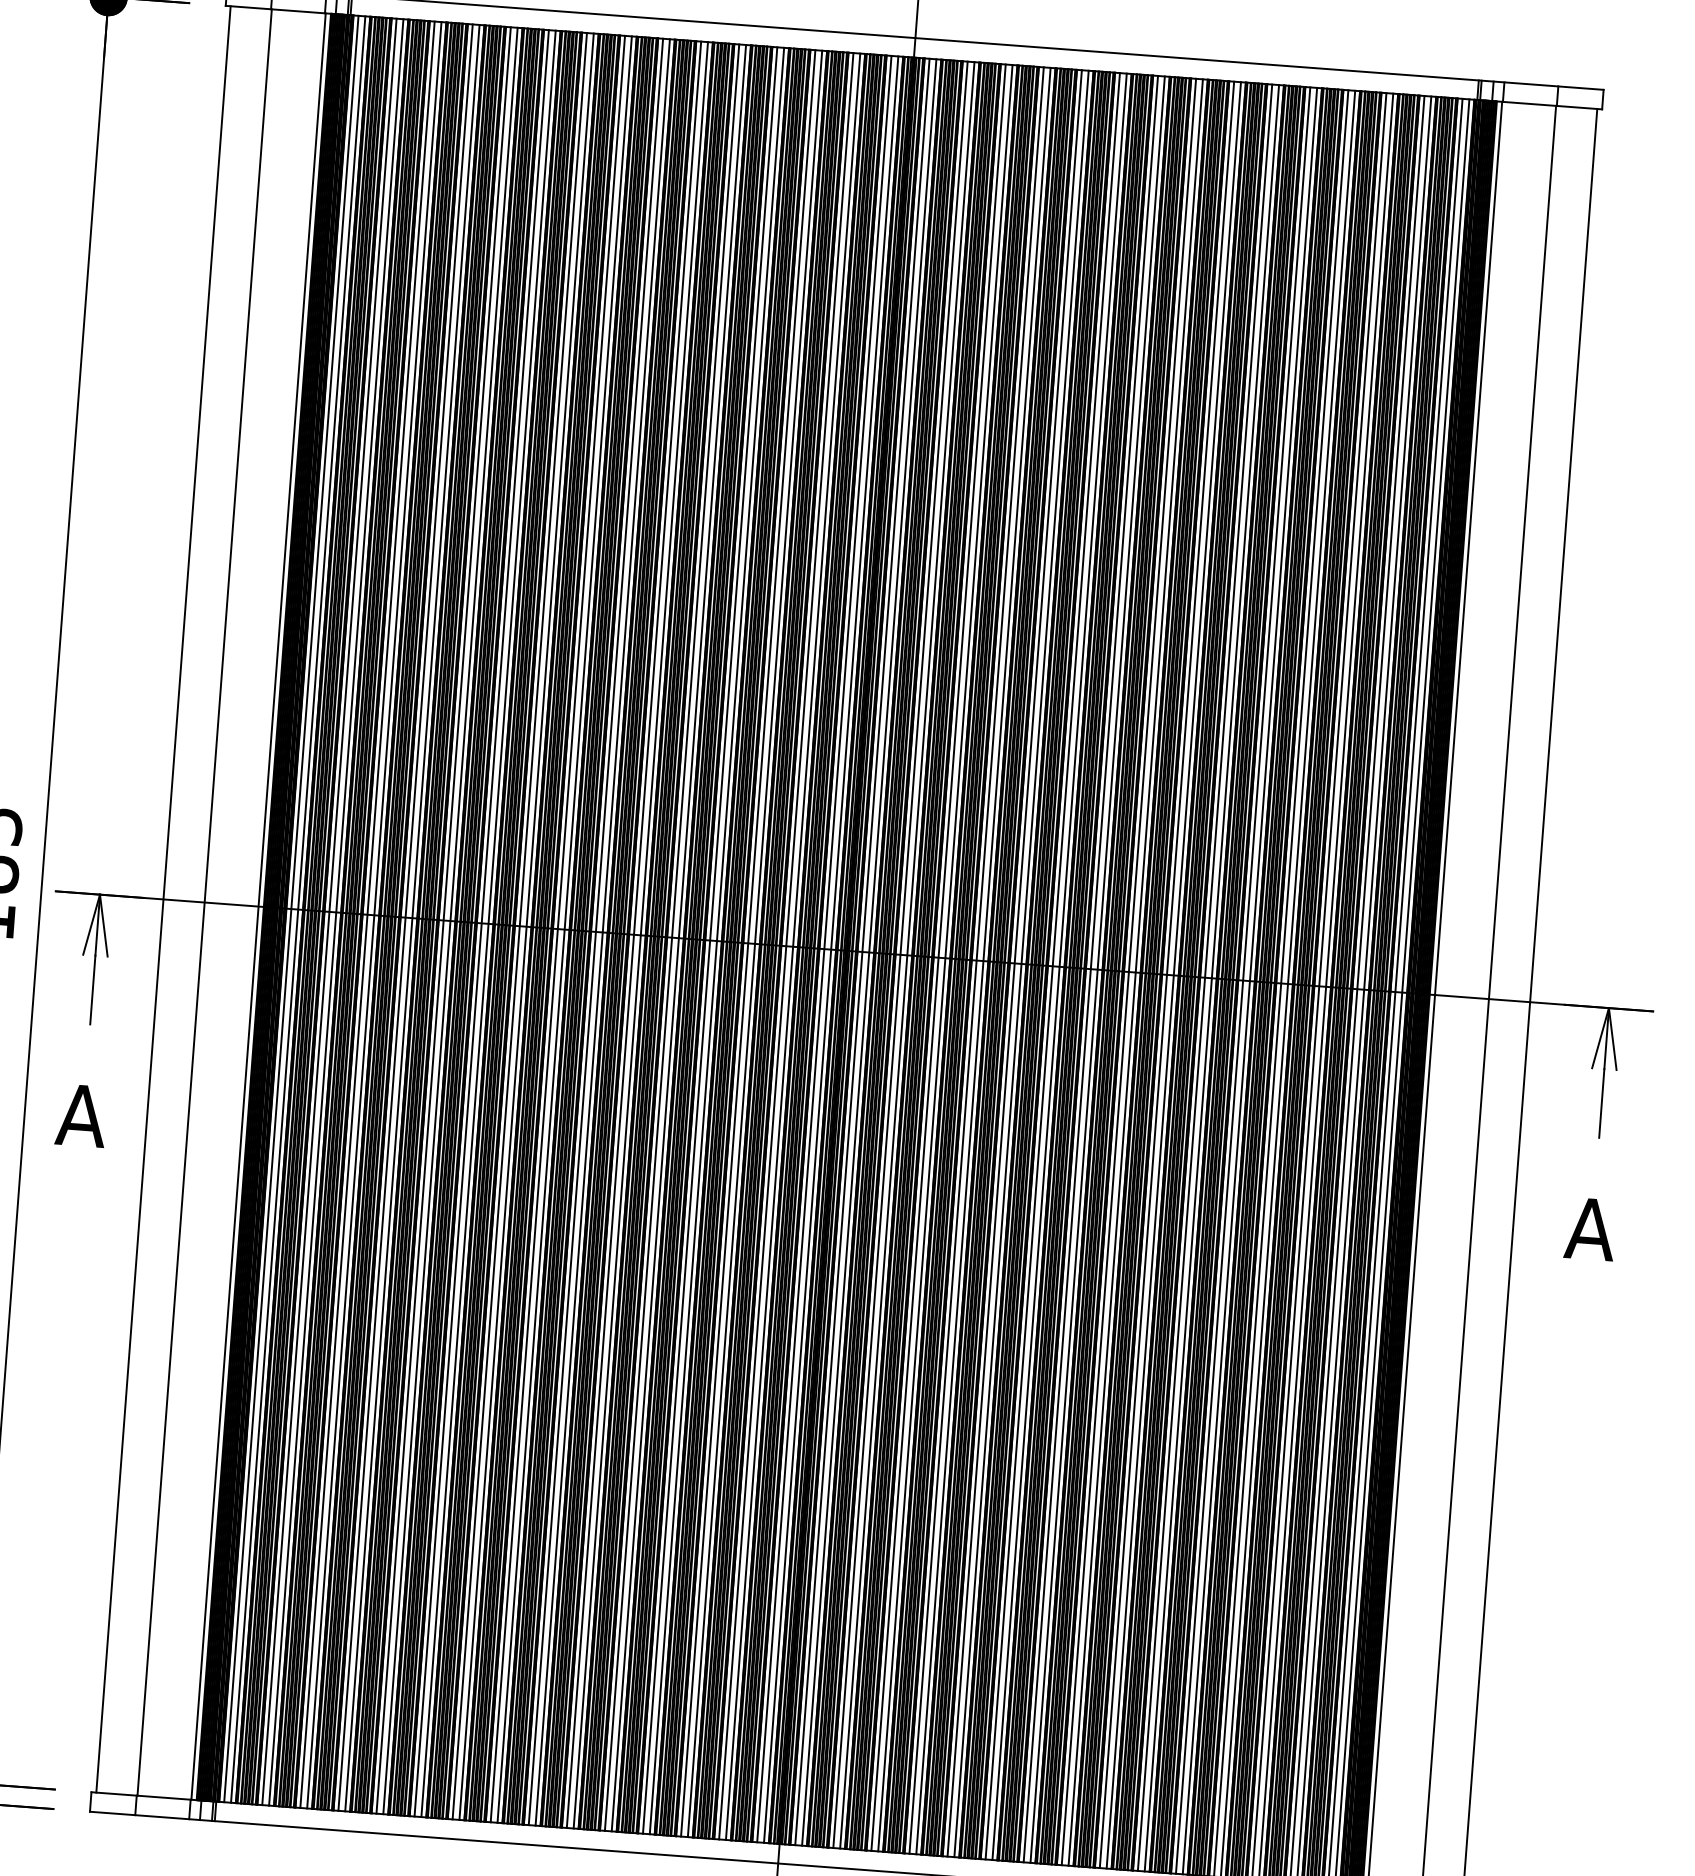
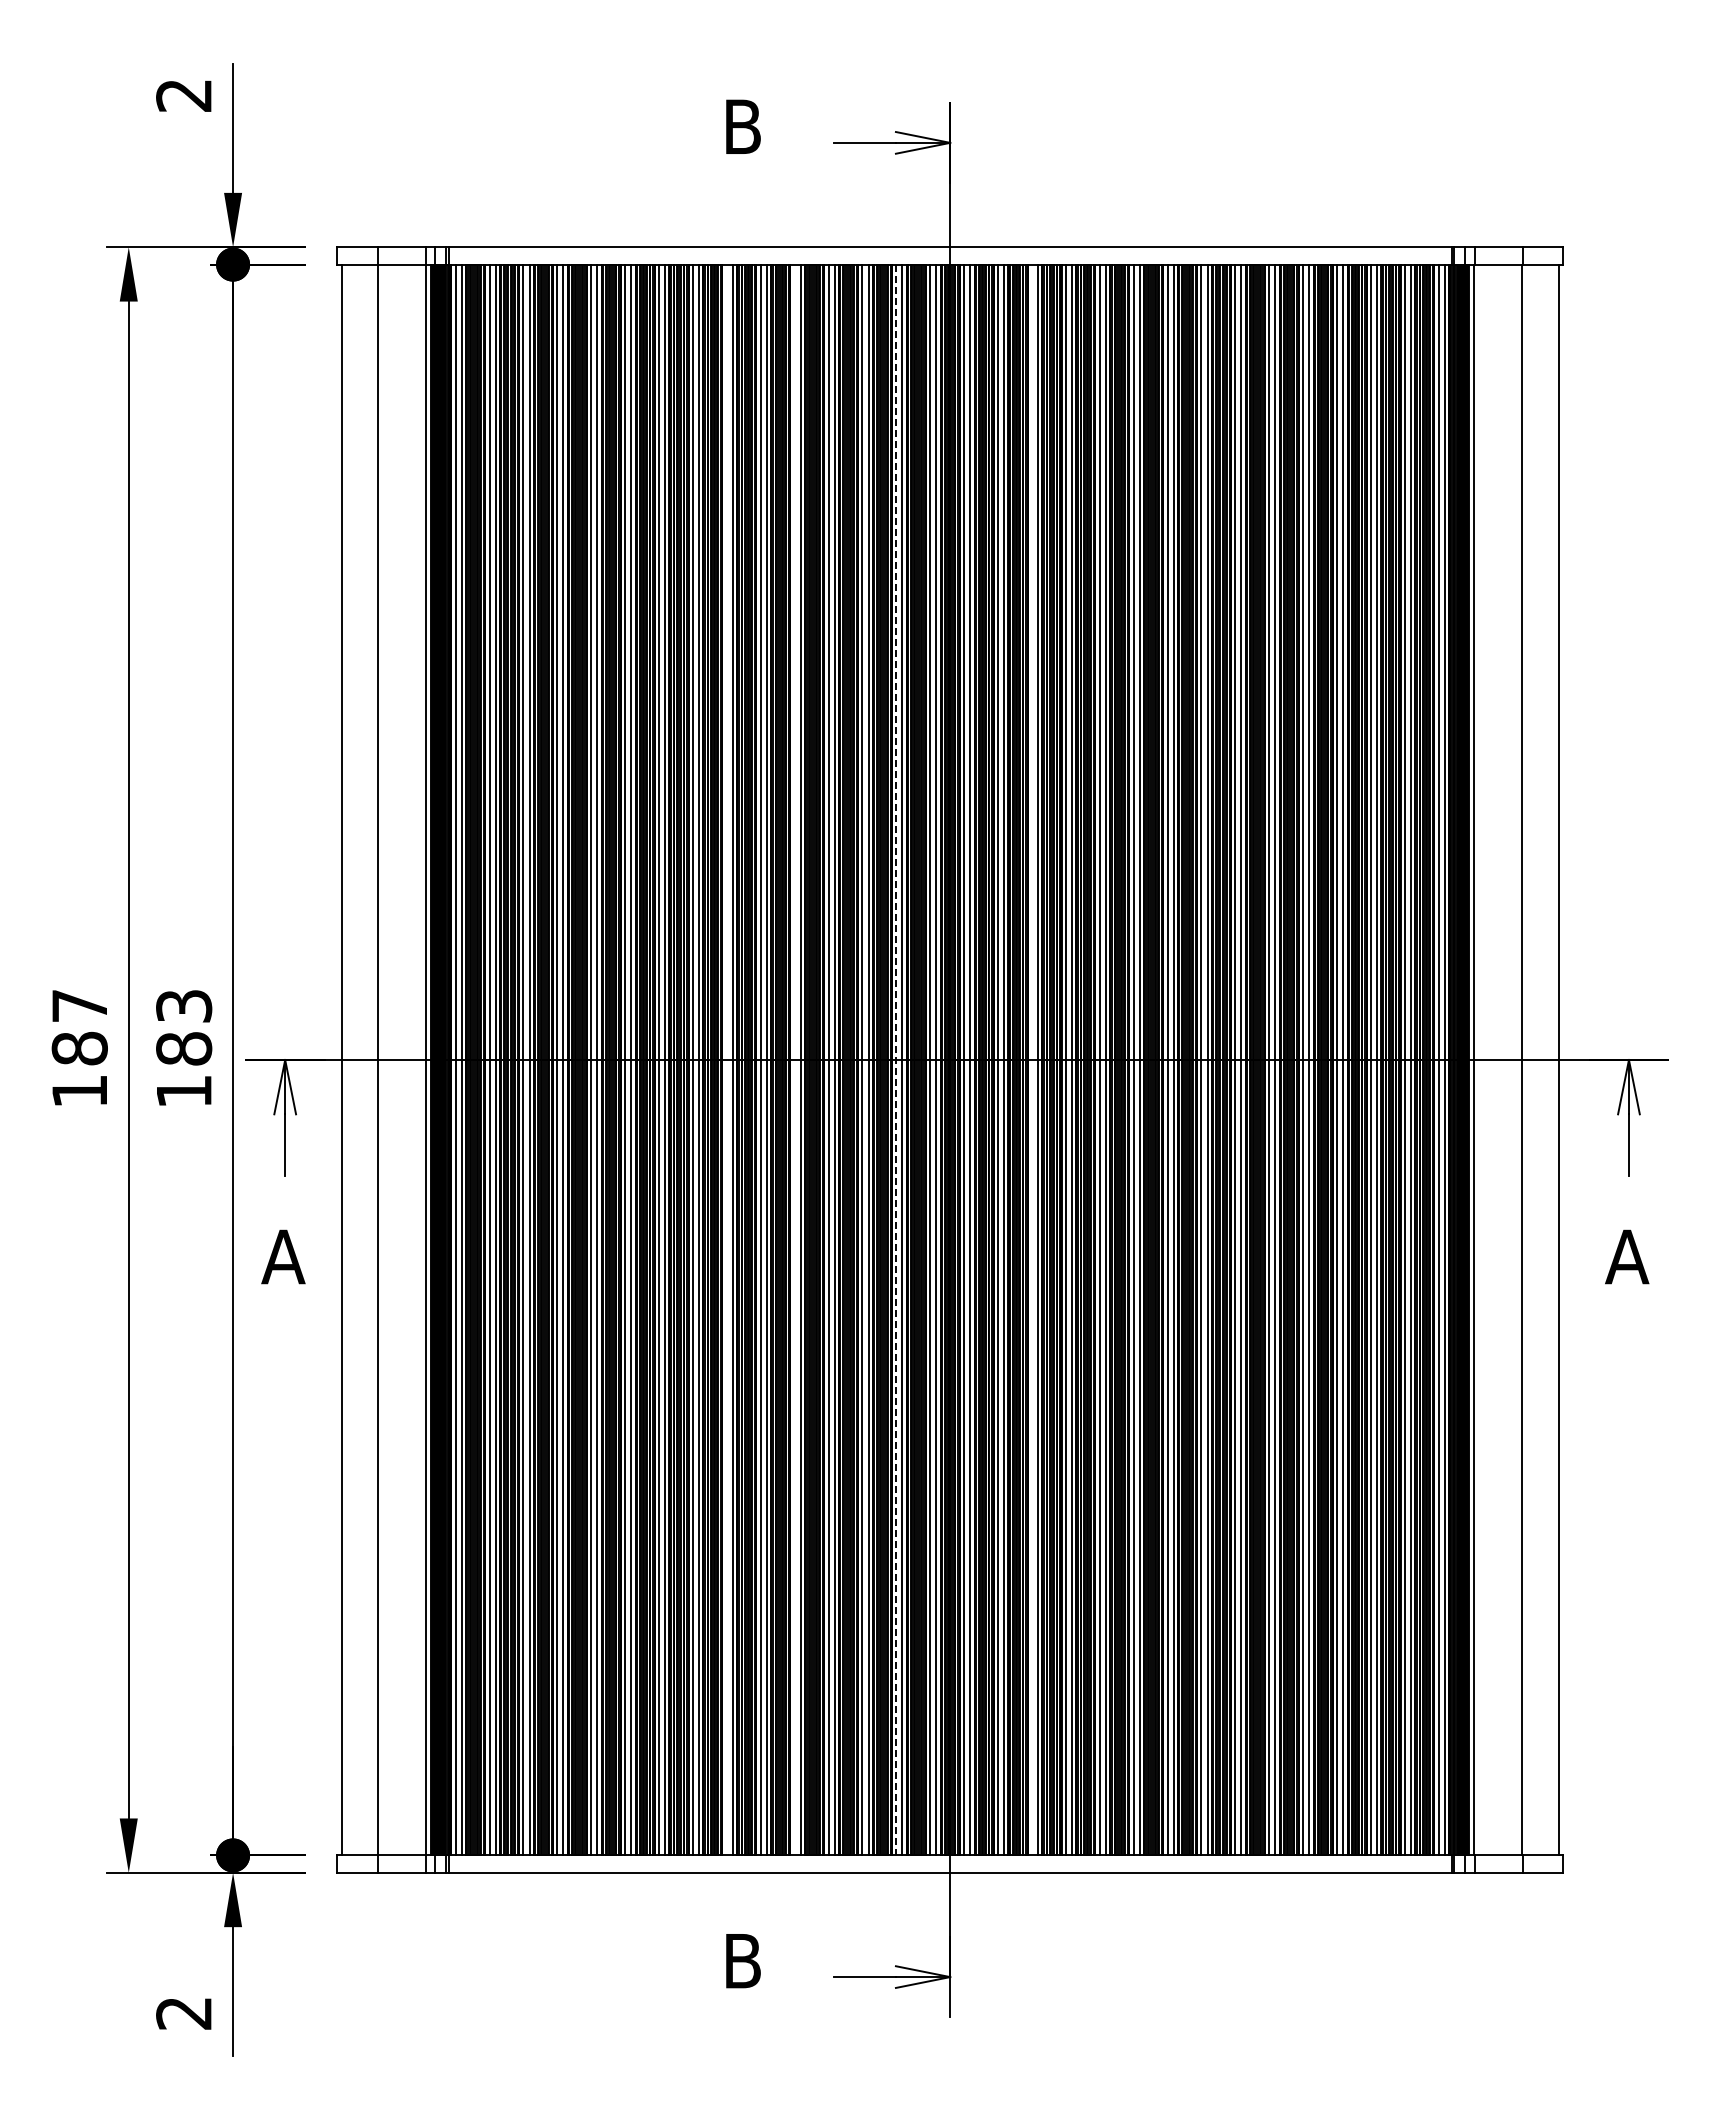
line: (595, 931) -> (726, 1059), removed
line: (671, 937) -> (794, 1059), removed
line: (786, 946) -> (896, 1060), solid -> dashed
line: (938, 957) -> (1031, 1059), removed

